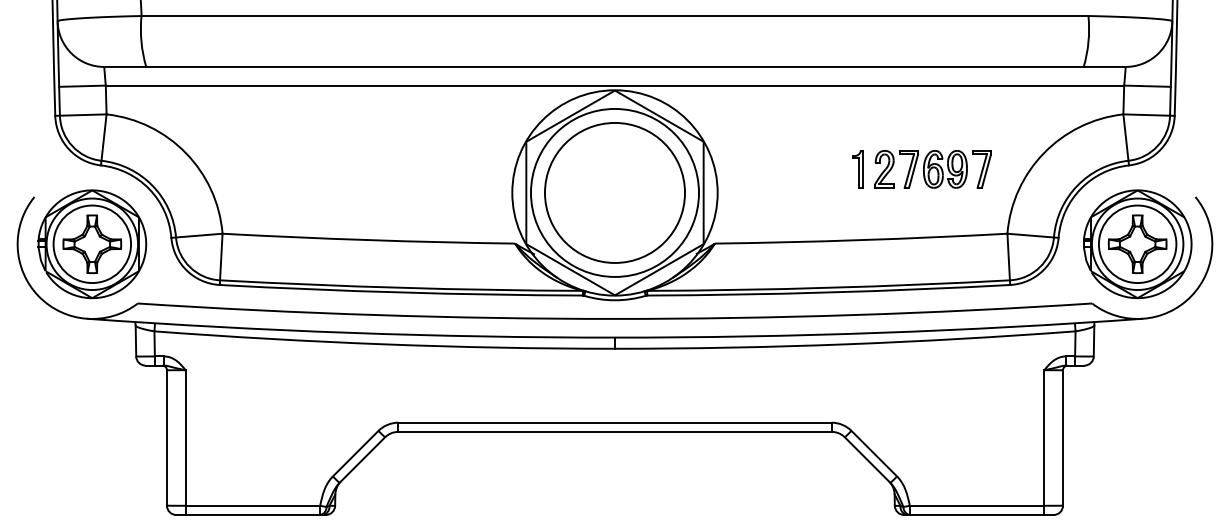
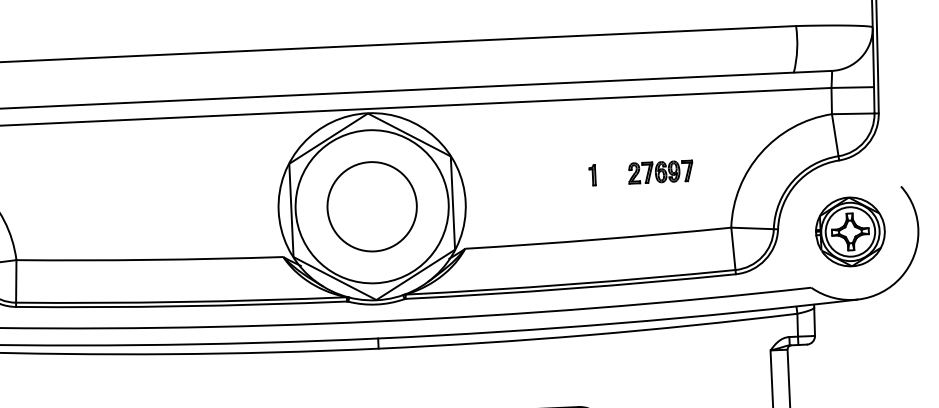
part: (857, 169) -> (592, 175), size x0.6
part: (932, 169) -> (660, 172), size x0.6
circle: (614, 192) -> (371, 206), size x0.7
part: (1137, 244) -> (850, 232), size x0.7

